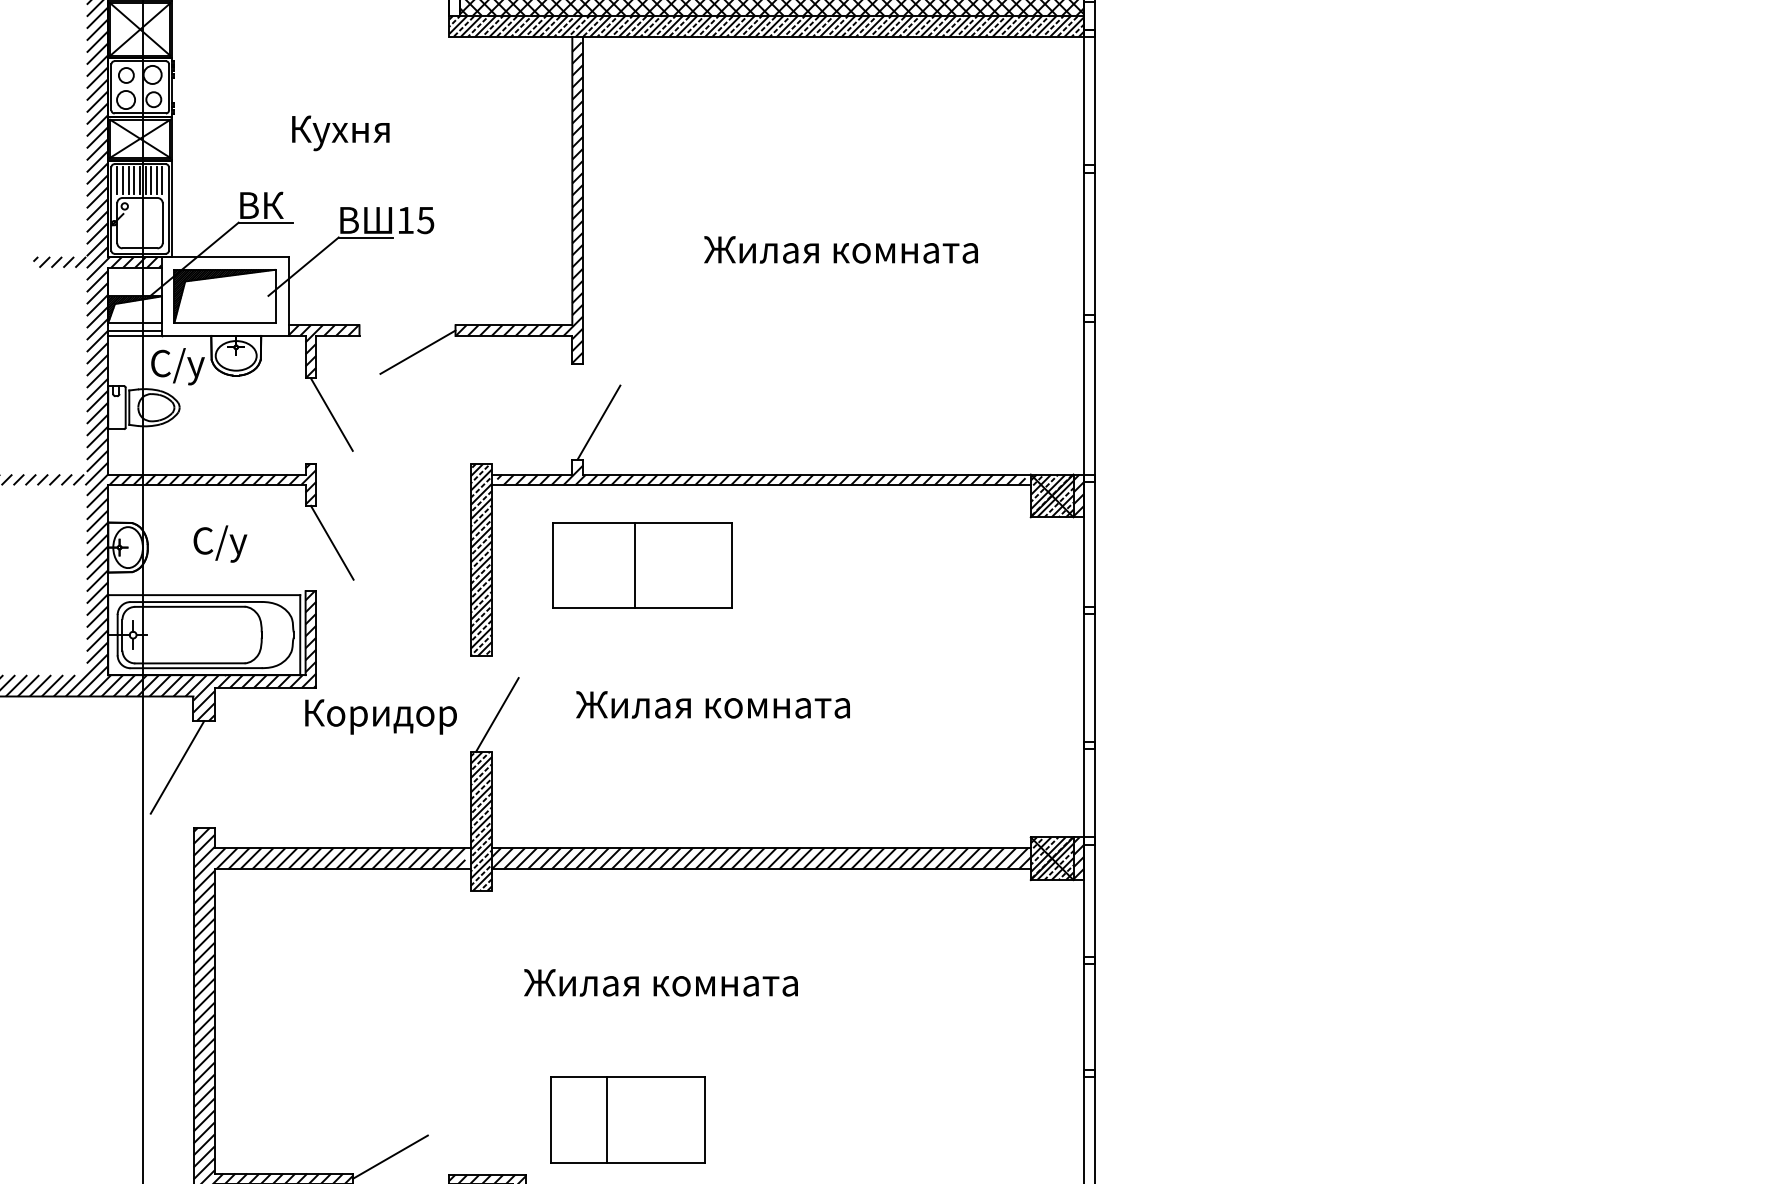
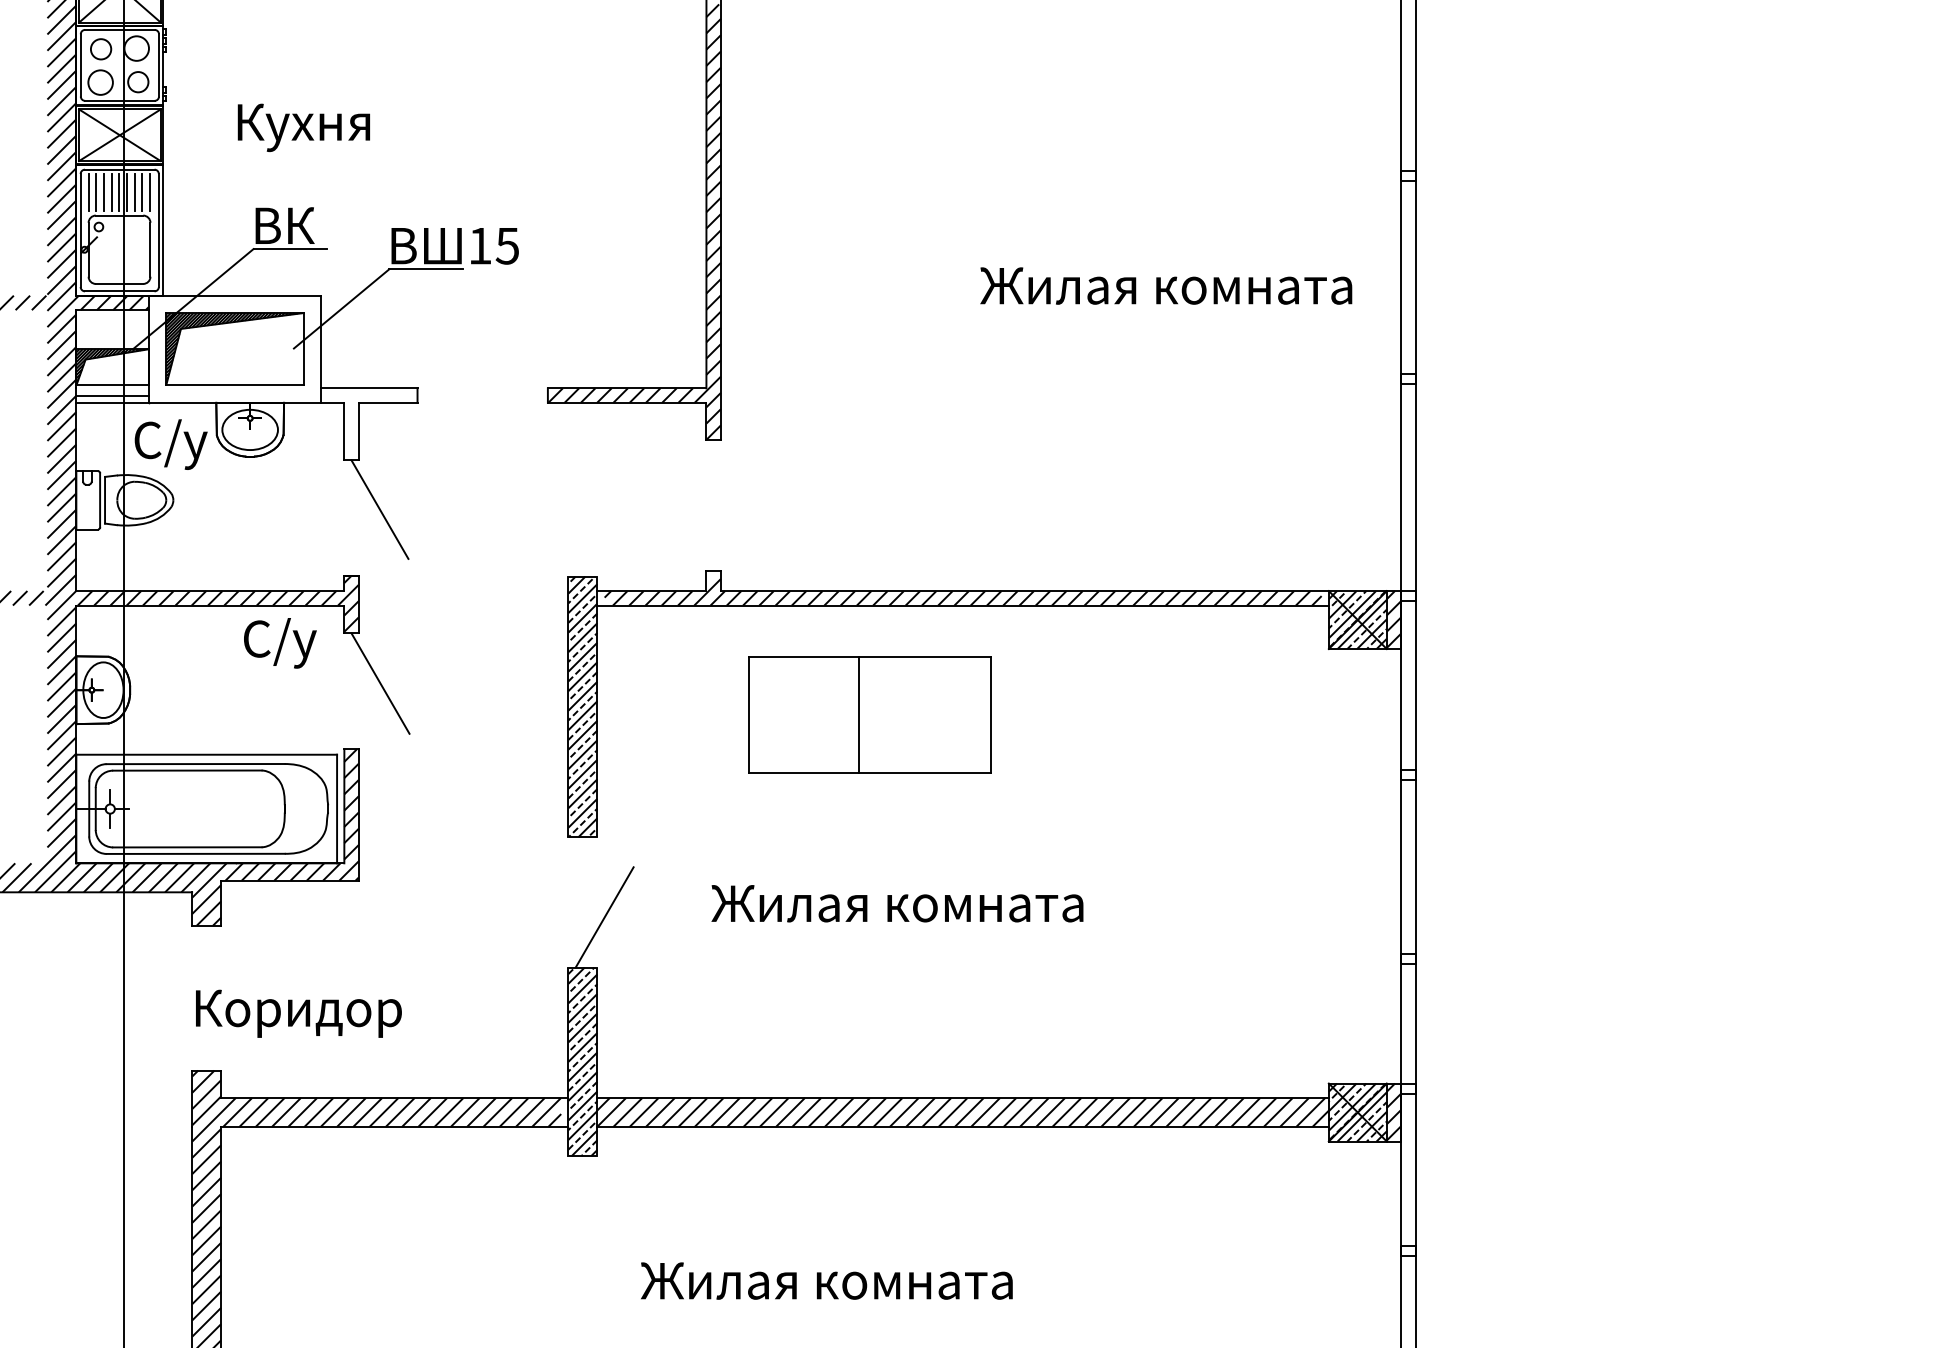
text: (340, 133) -> (303, 128), moved
text: (840, 249) -> (1165, 285), moved
hatch: (323, 351) -> (368, 423), removed
line: (417, 351) -> (496, 423), removed
line: (598, 422) -> (741, 520), removed
text: (220, 543) -> (280, 642), moved
part: (642, 565) -> (869, 714), moved
text: (380, 716) -> (298, 1013), moved
line: (177, 767) -> (170, 988), removed

